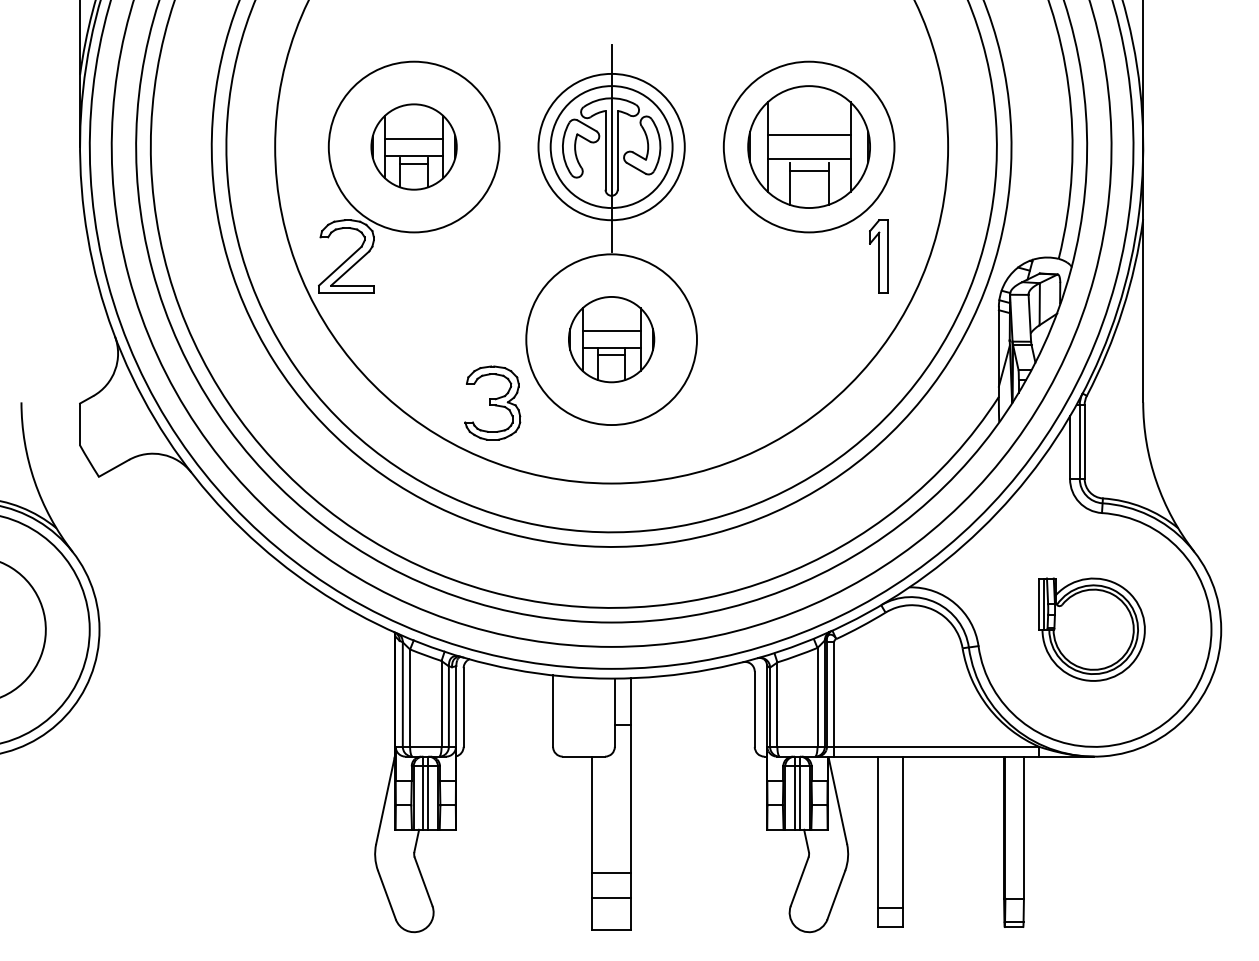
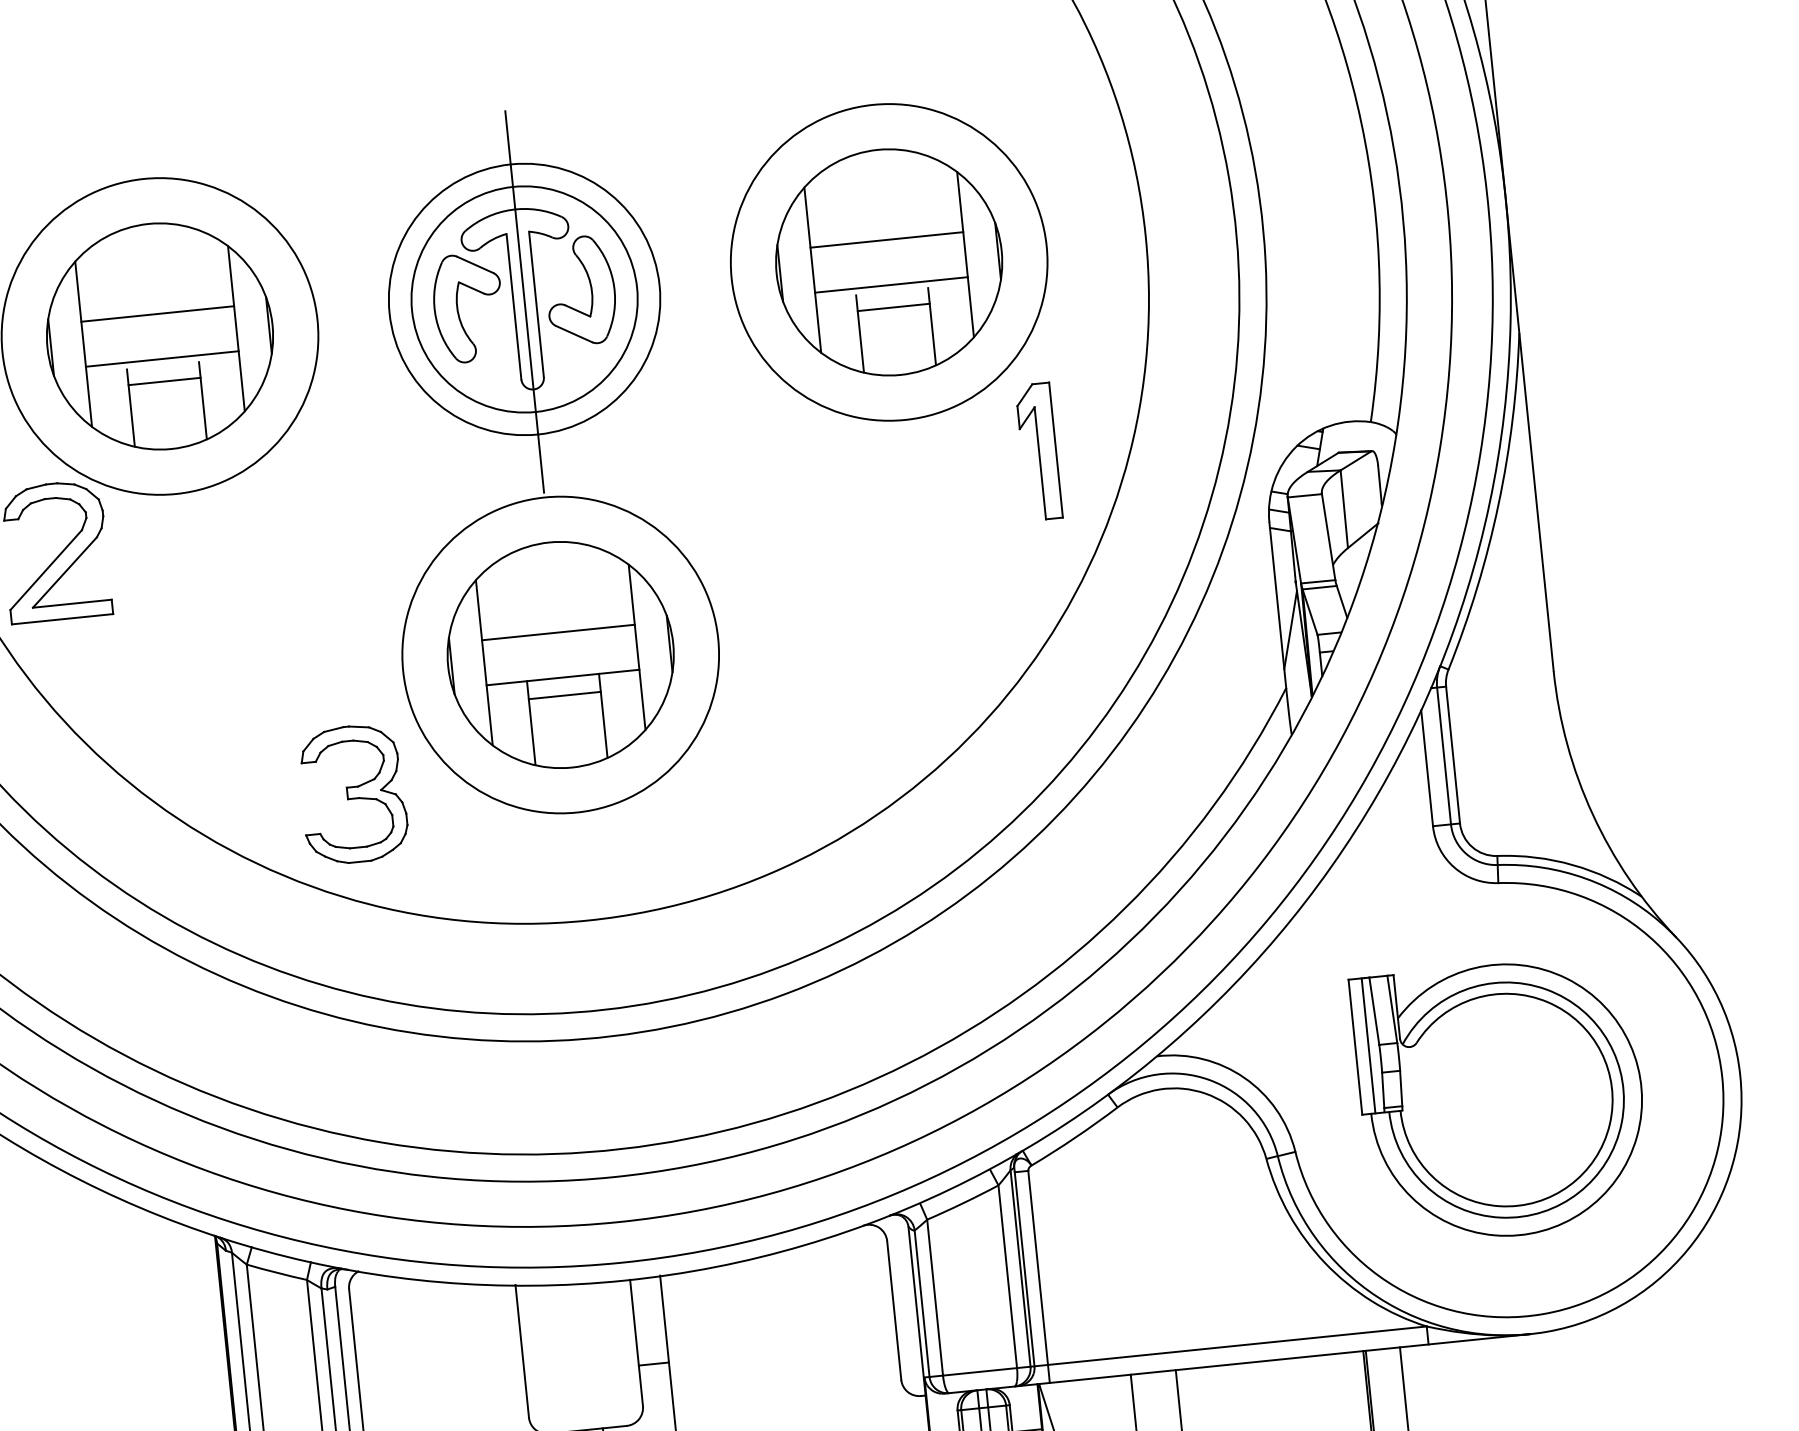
part: (413, 146) -> (158, 335), size x1.43
part: (611, 339) -> (560, 654), size x1.43
part: (1091, 629) -> (1500, 1100), size x1.43

